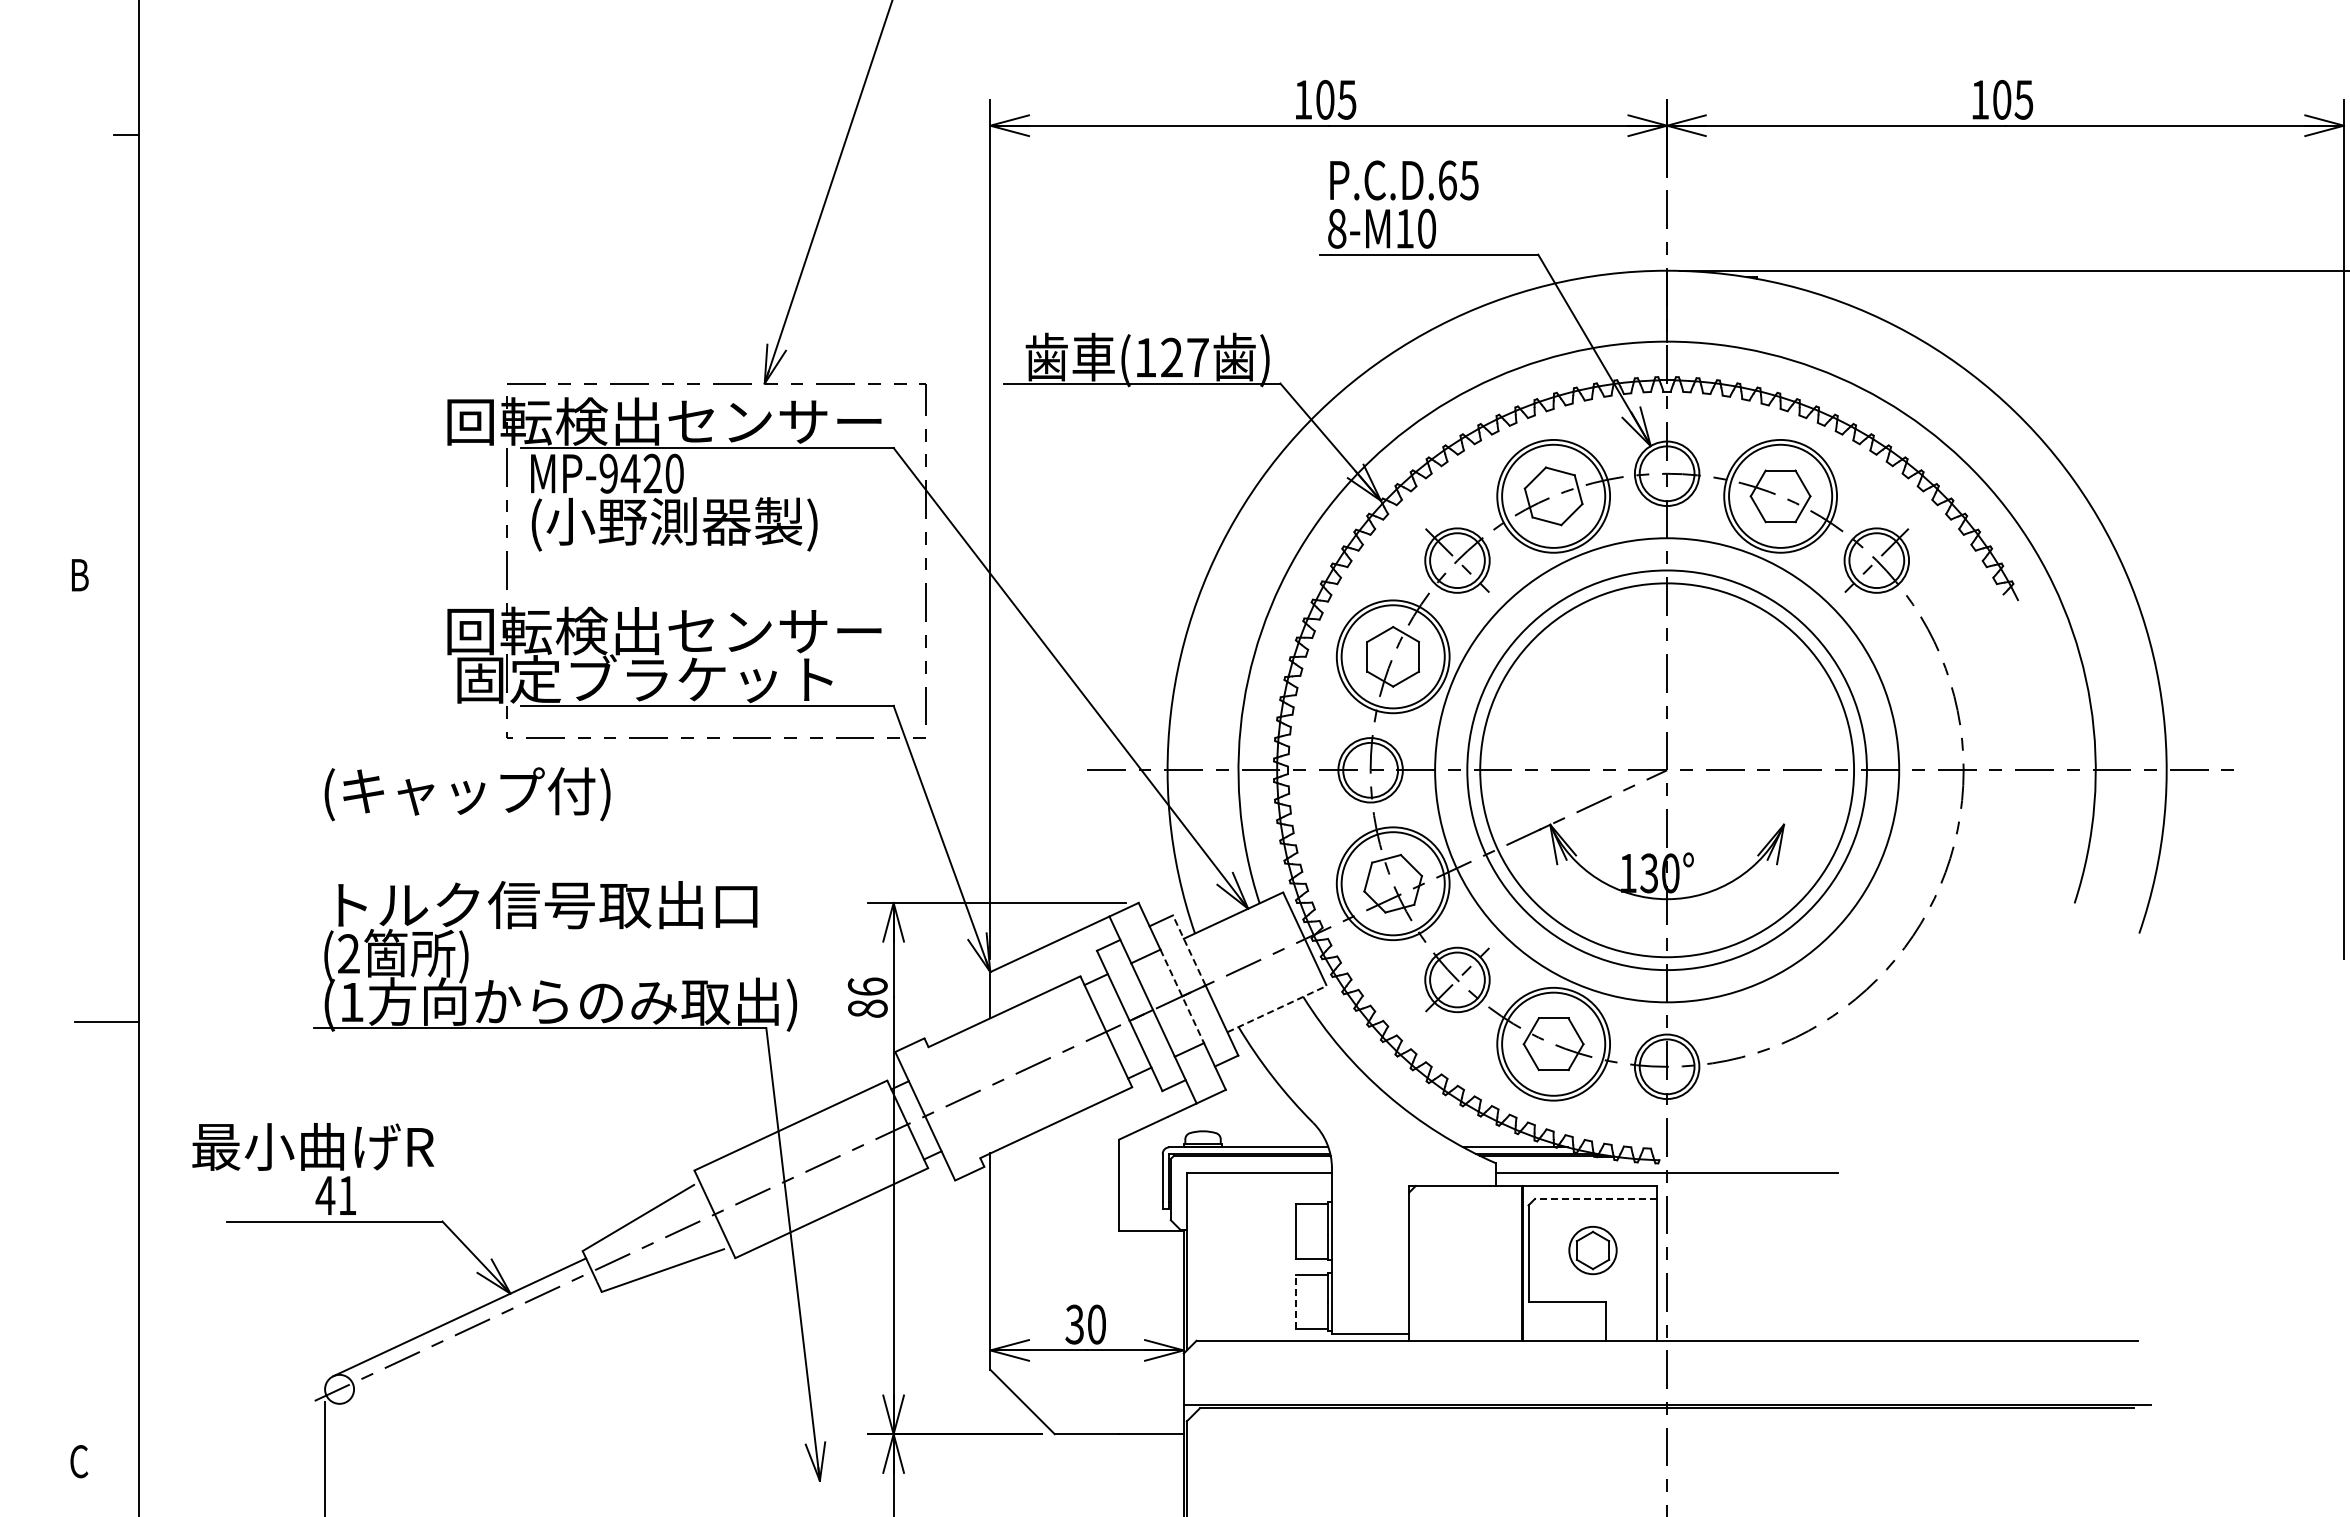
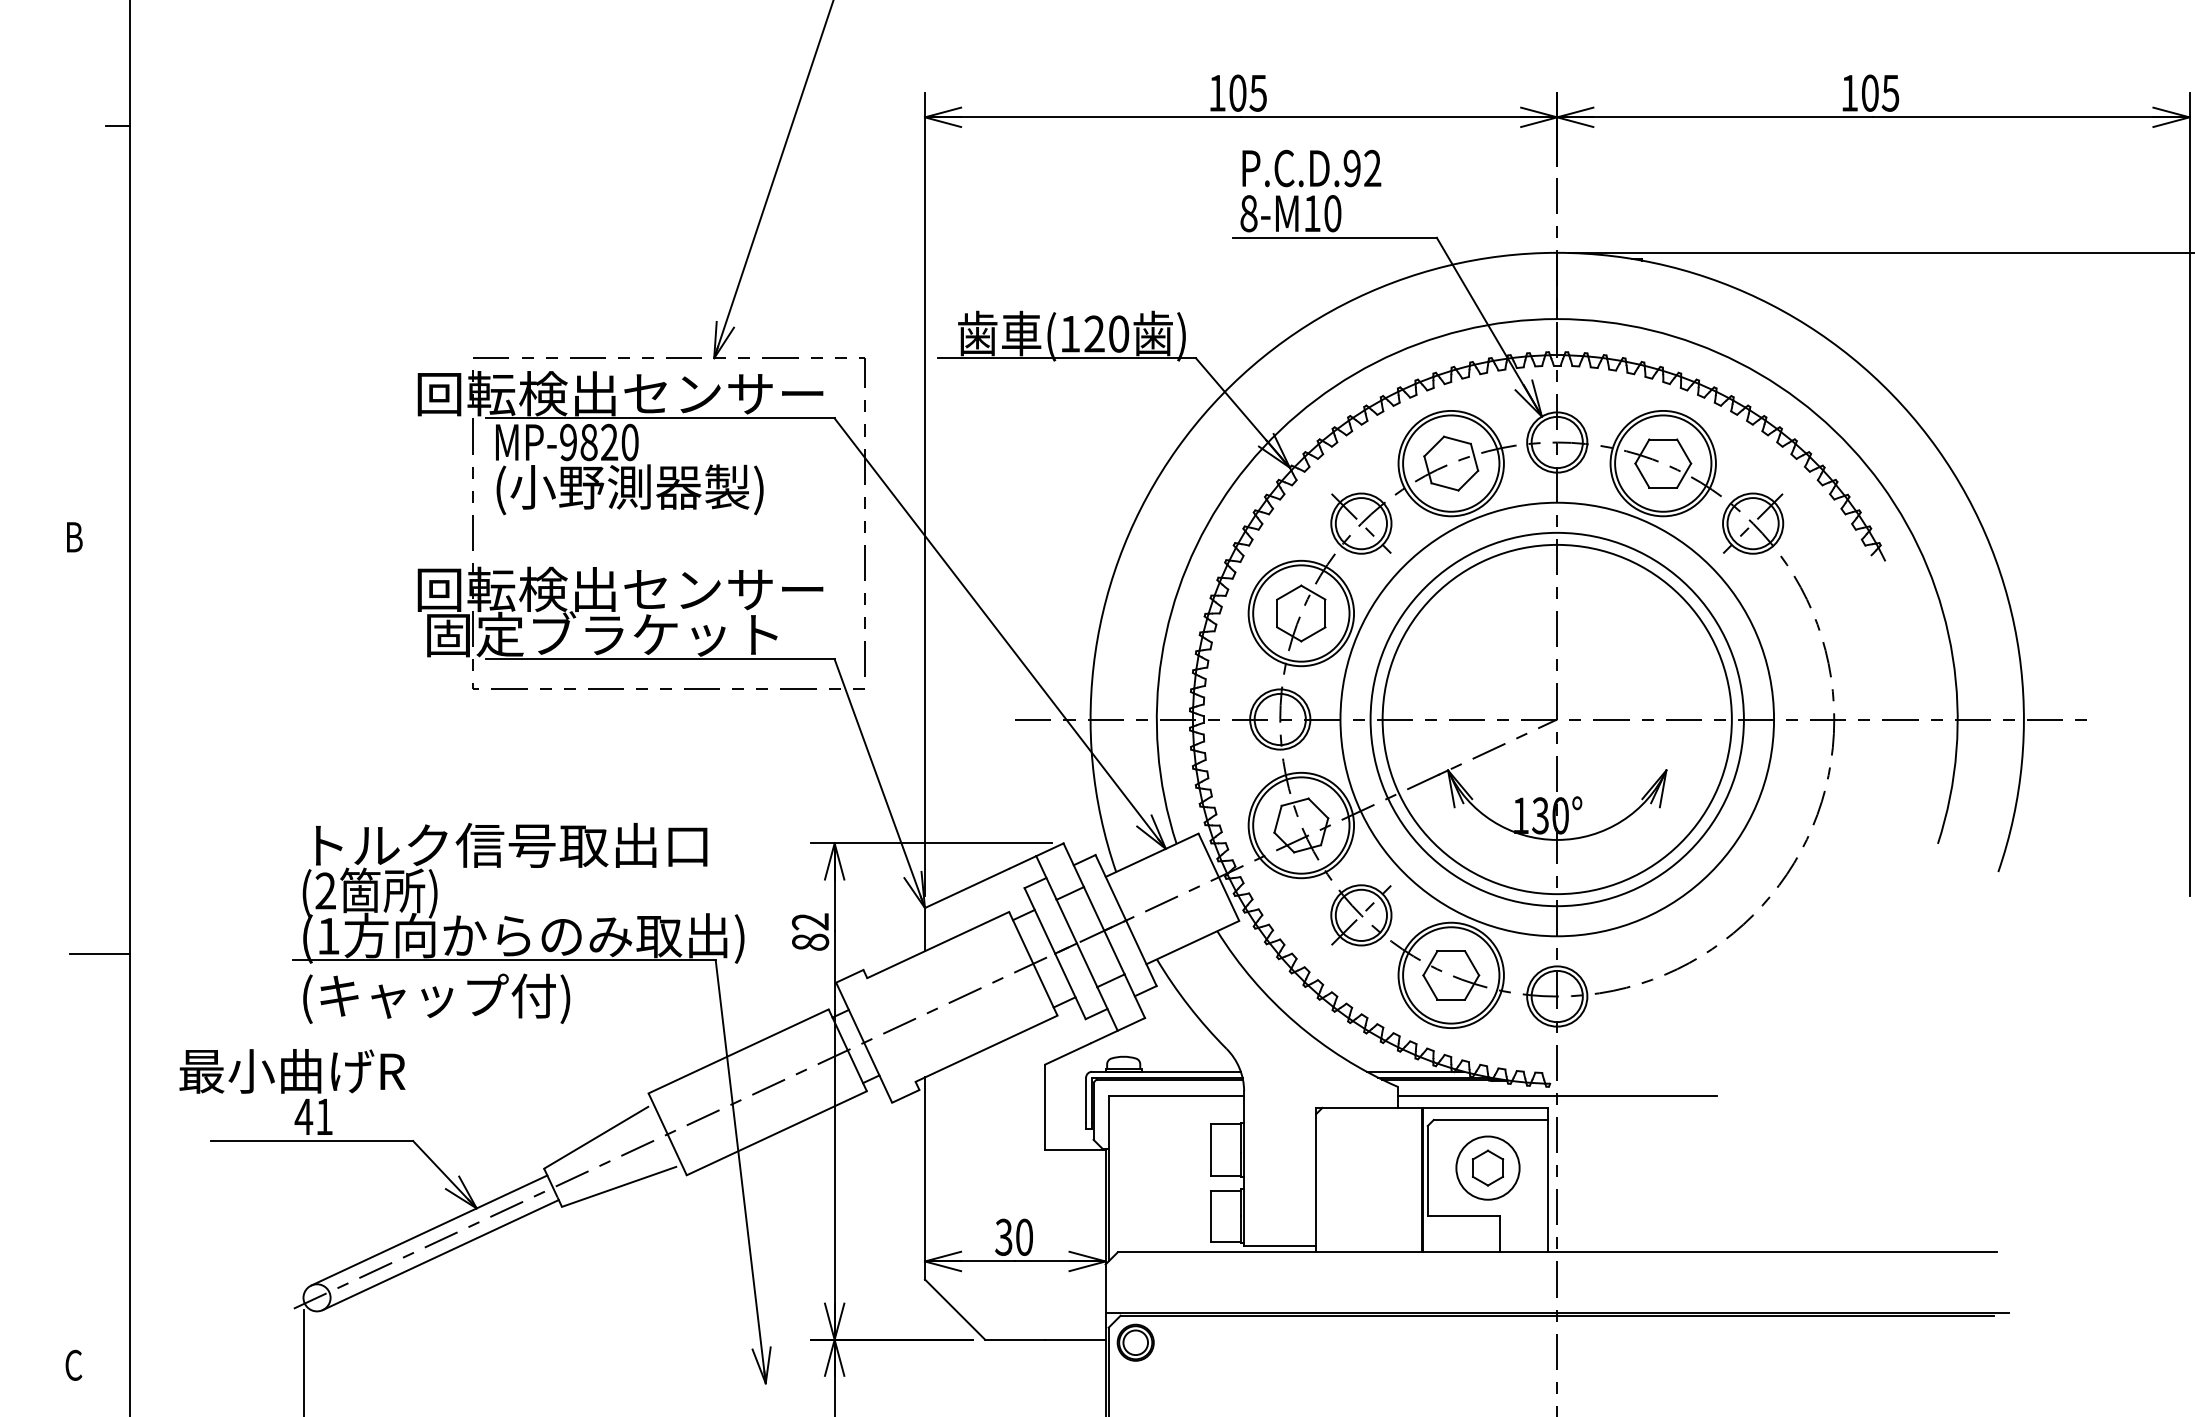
text: (1458, 180) -> (1362, 168), P.C.D.65 -> P.C.D.92
text: (1197, 357) -> (1118, 333), (127 -> (120
text: (630, 473) -> (588, 442), MP-9420 -> MP-9820
text: (467, 794) -> (436, 999), moved
line: (1189, 950) -> (1111, 887), dashed -> solid
text: (867, 986) -> (810, 921), 86 -> 82
line: (1182, 996) -> (1104, 930), dashed -> solid
line: (1277, 1009) -> (1193, 942), dashed -> solid
line: (1595, 1198) -> (1490, 1119), dashed -> solid
circle: (1592, 1250) -> (1487, 1168), size x1.43
line: (1296, 1301) -> (1211, 1215), dashed -> solid
line: (471, 1343) -> (440, 1255), added
part: (1215, 1437) -> (1135, 1342), added

